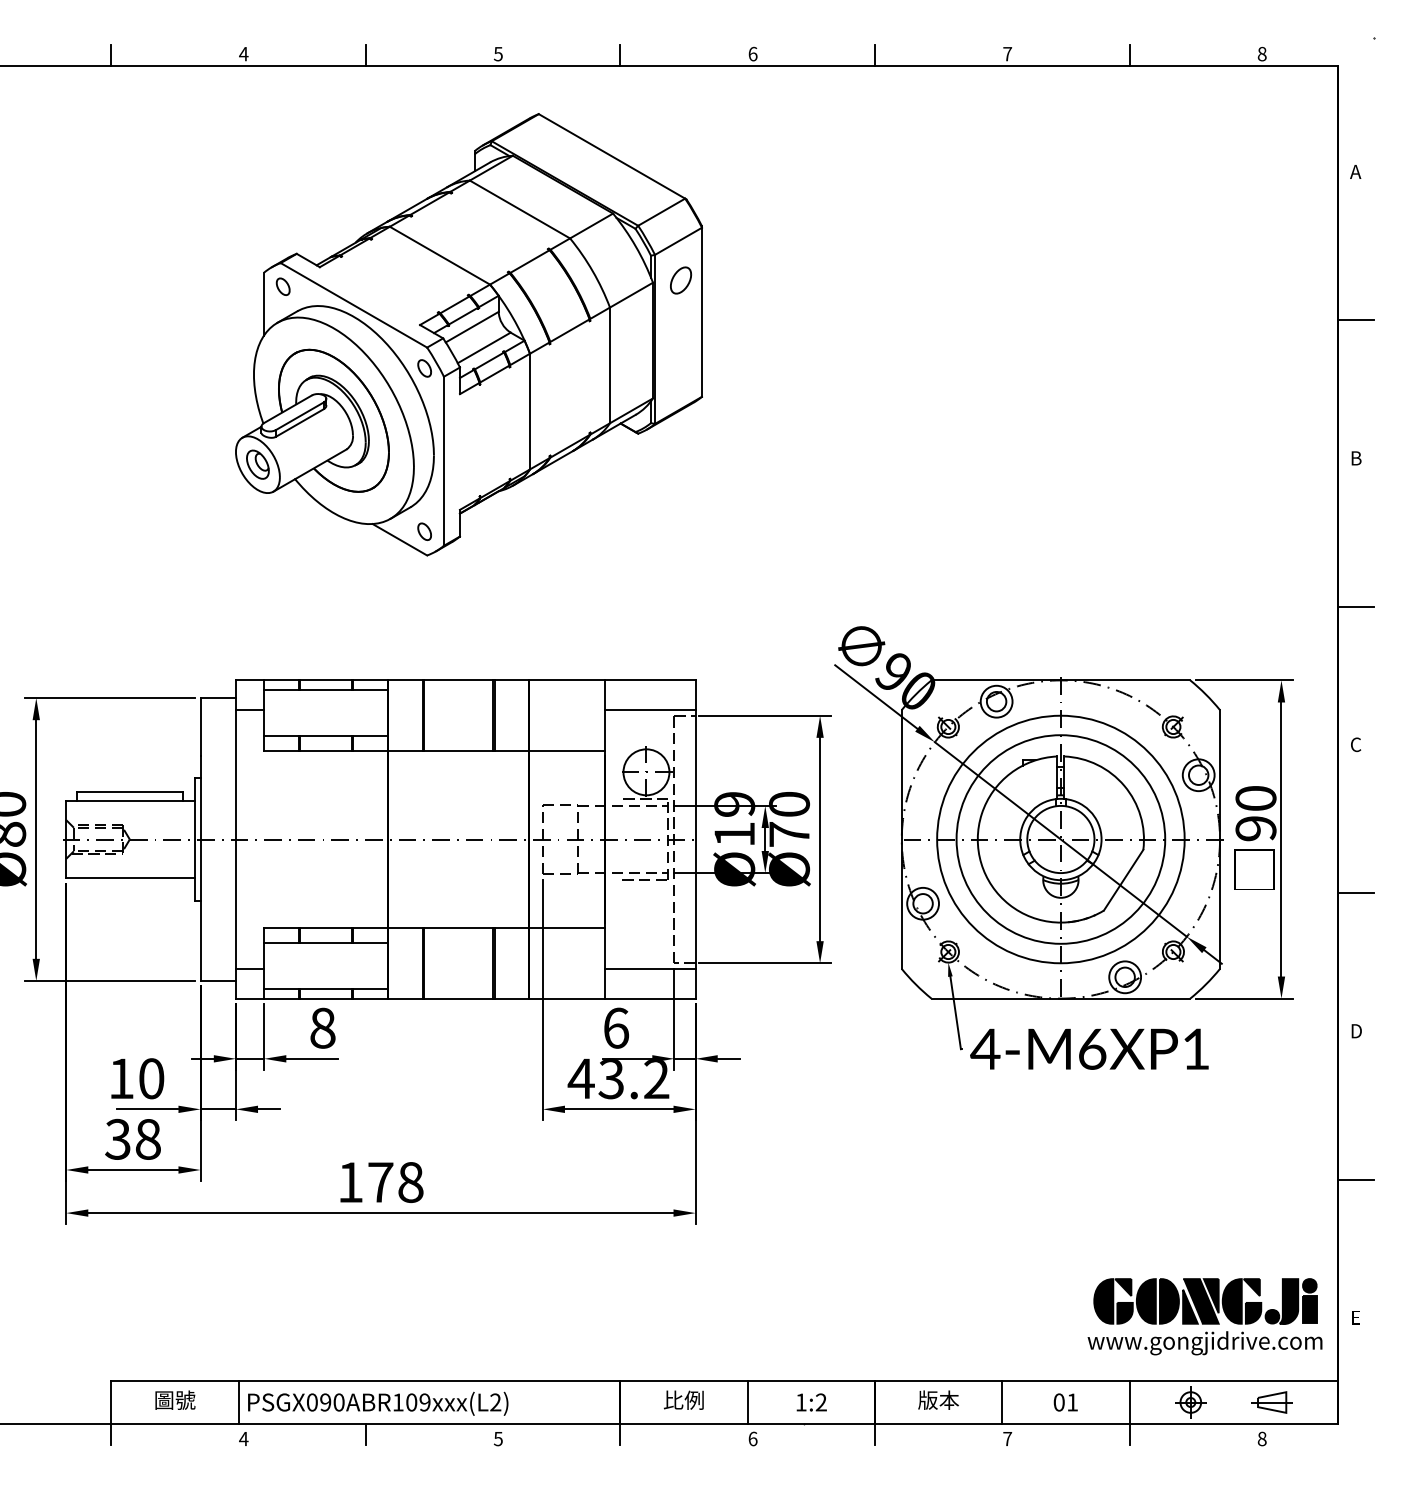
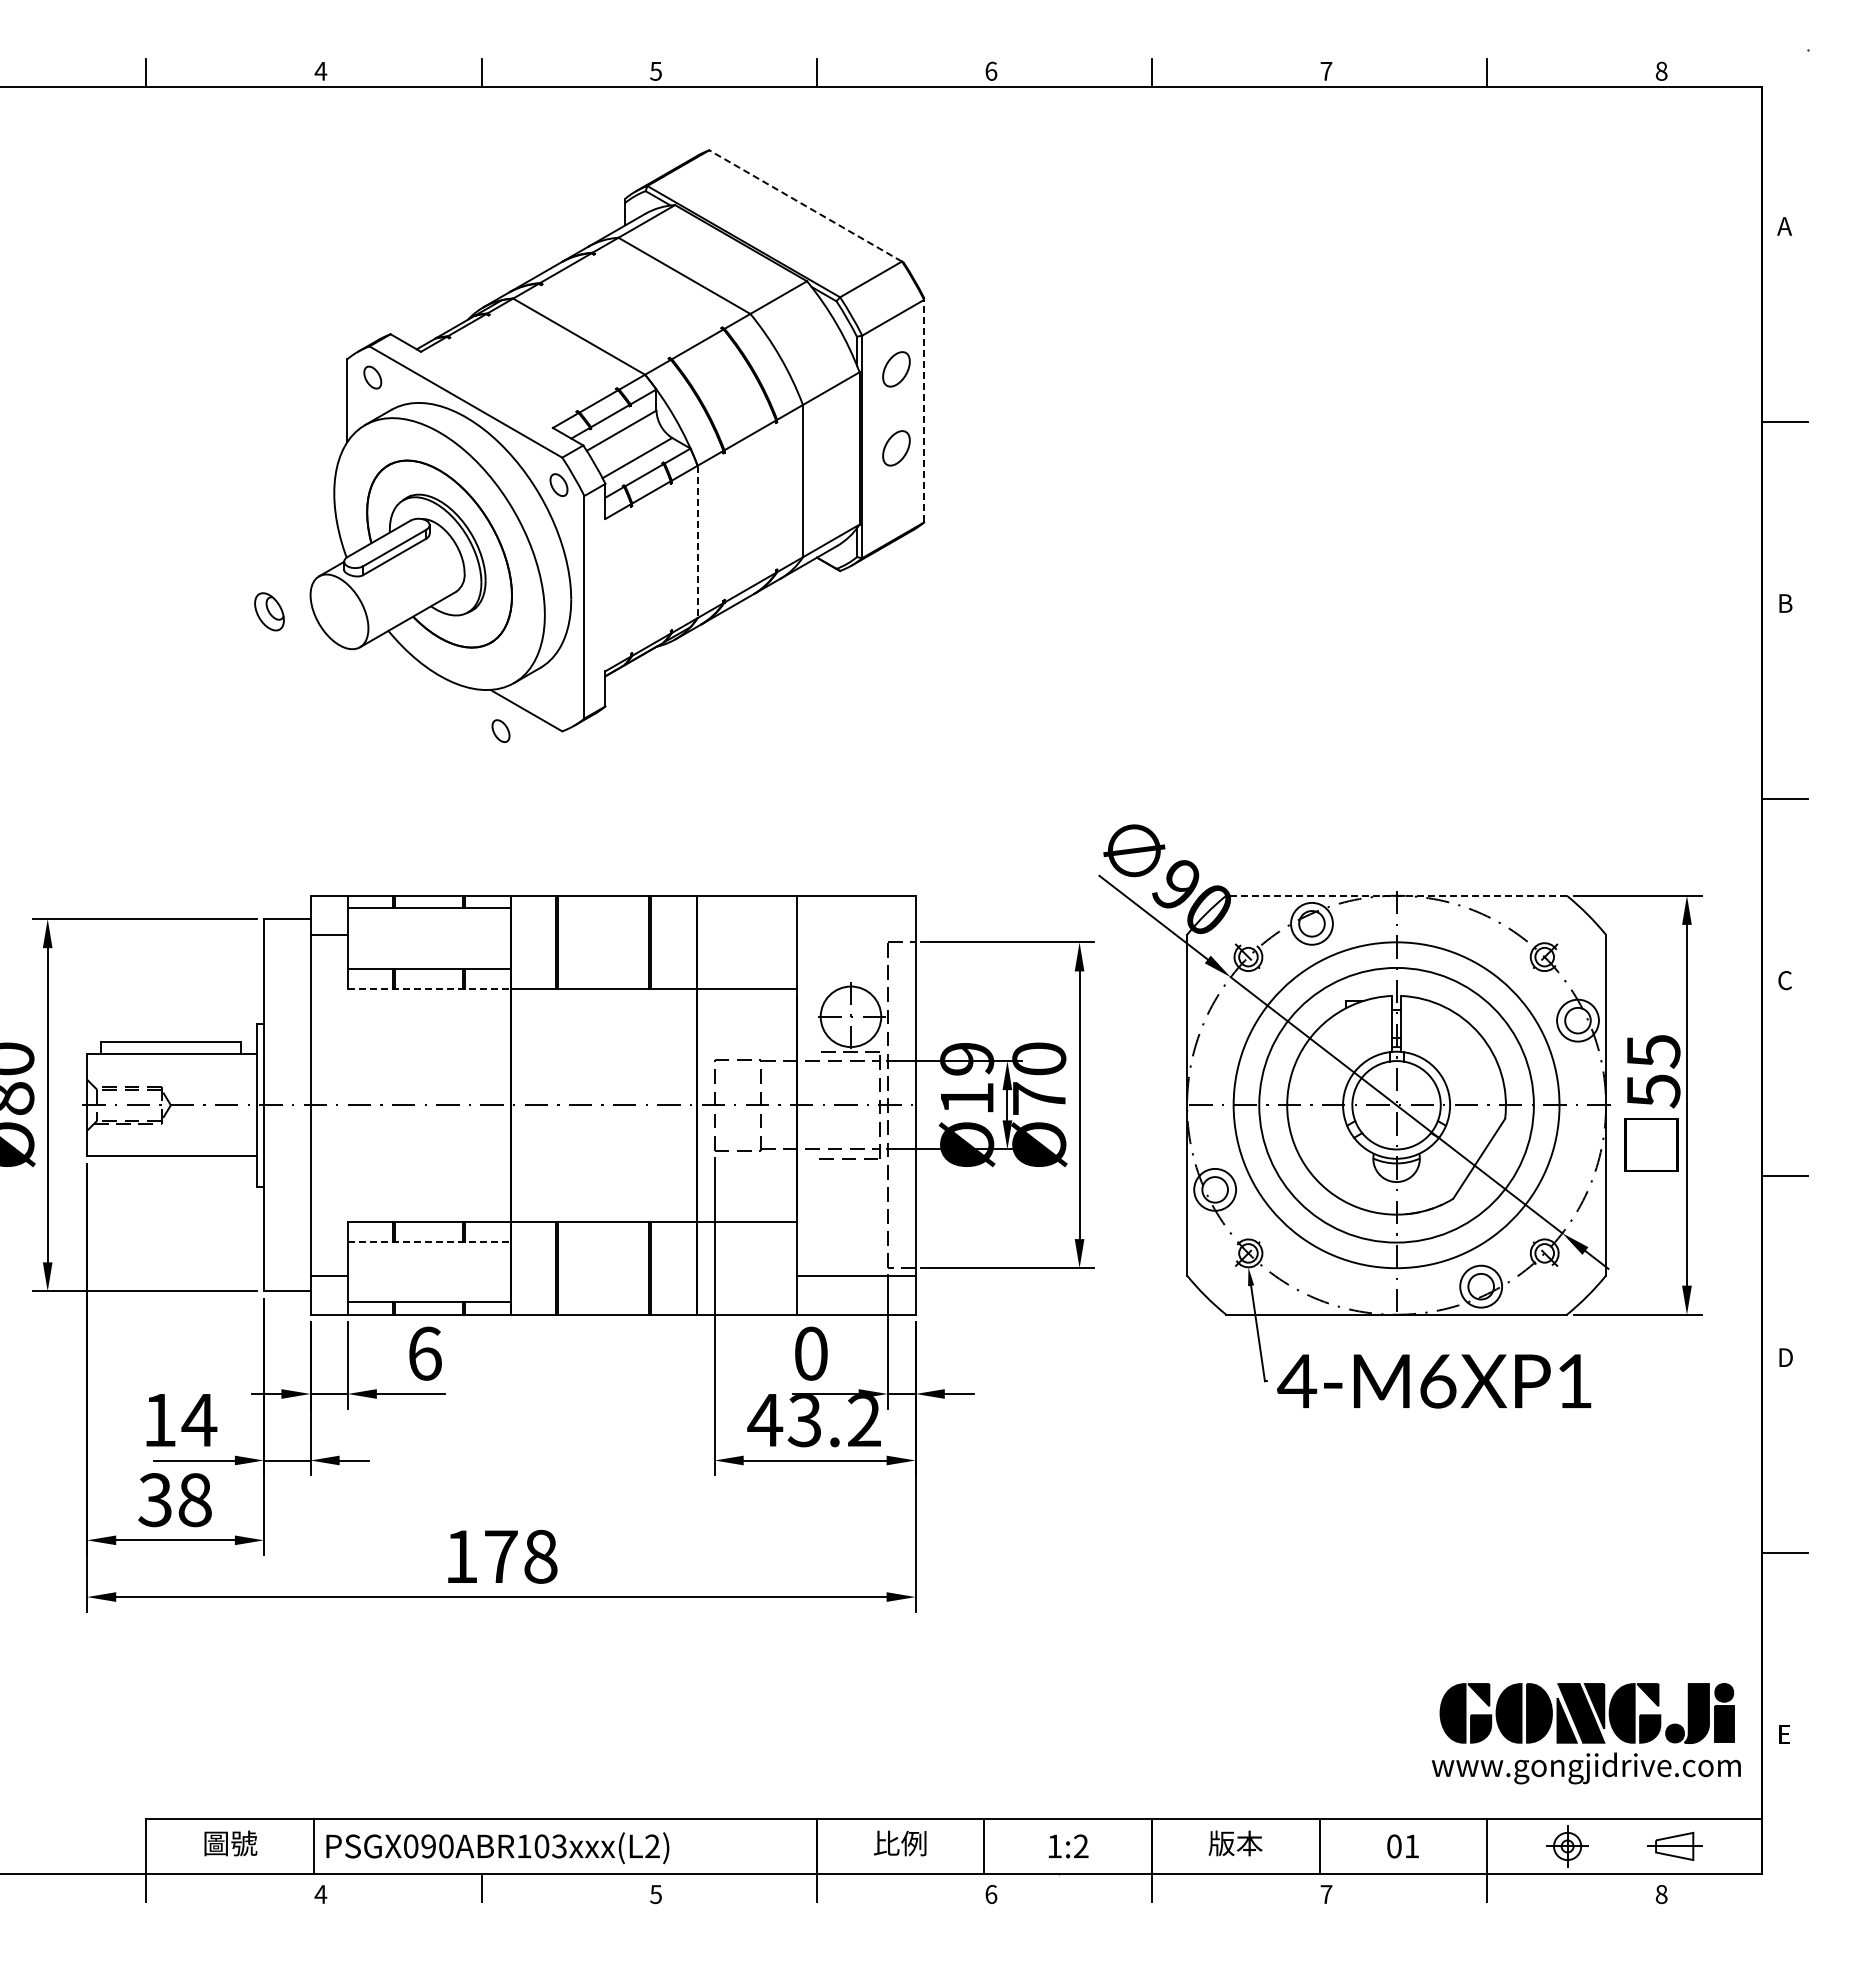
line: (611, 156) -> (805, 205), solid -> dashed
line: (702, 311) -> (924, 410), solid -> dashed
part: (681, 340) -> (896, 448), added
line: (529, 412) -> (697, 542), solid -> dashed
part: (257, 464) -> (269, 611), moved
part: (424, 531) -> (500, 730), moved
line: (1060, 680) -> (1396, 895), solid -> dashed
line: (649, 709) -> (855, 934), removed
line: (326, 750) -> (429, 988), solid -> dashed
text: (1256, 813) -> (1653, 1071), 90 -> 55
line: (326, 942) -> (429, 1241), solid -> dashed
text: (322, 1028) -> (424, 1353), 8 -> 6
text: (616, 1028) -> (811, 1353), 6 -> 0
text: (151, 1078) -> (199, 1420), 10 -> 14
text: (425, 1402) -> (559, 1846), PSGX090ABR109xxx(L2) -> PSGX090ABR103xxx(L2)

